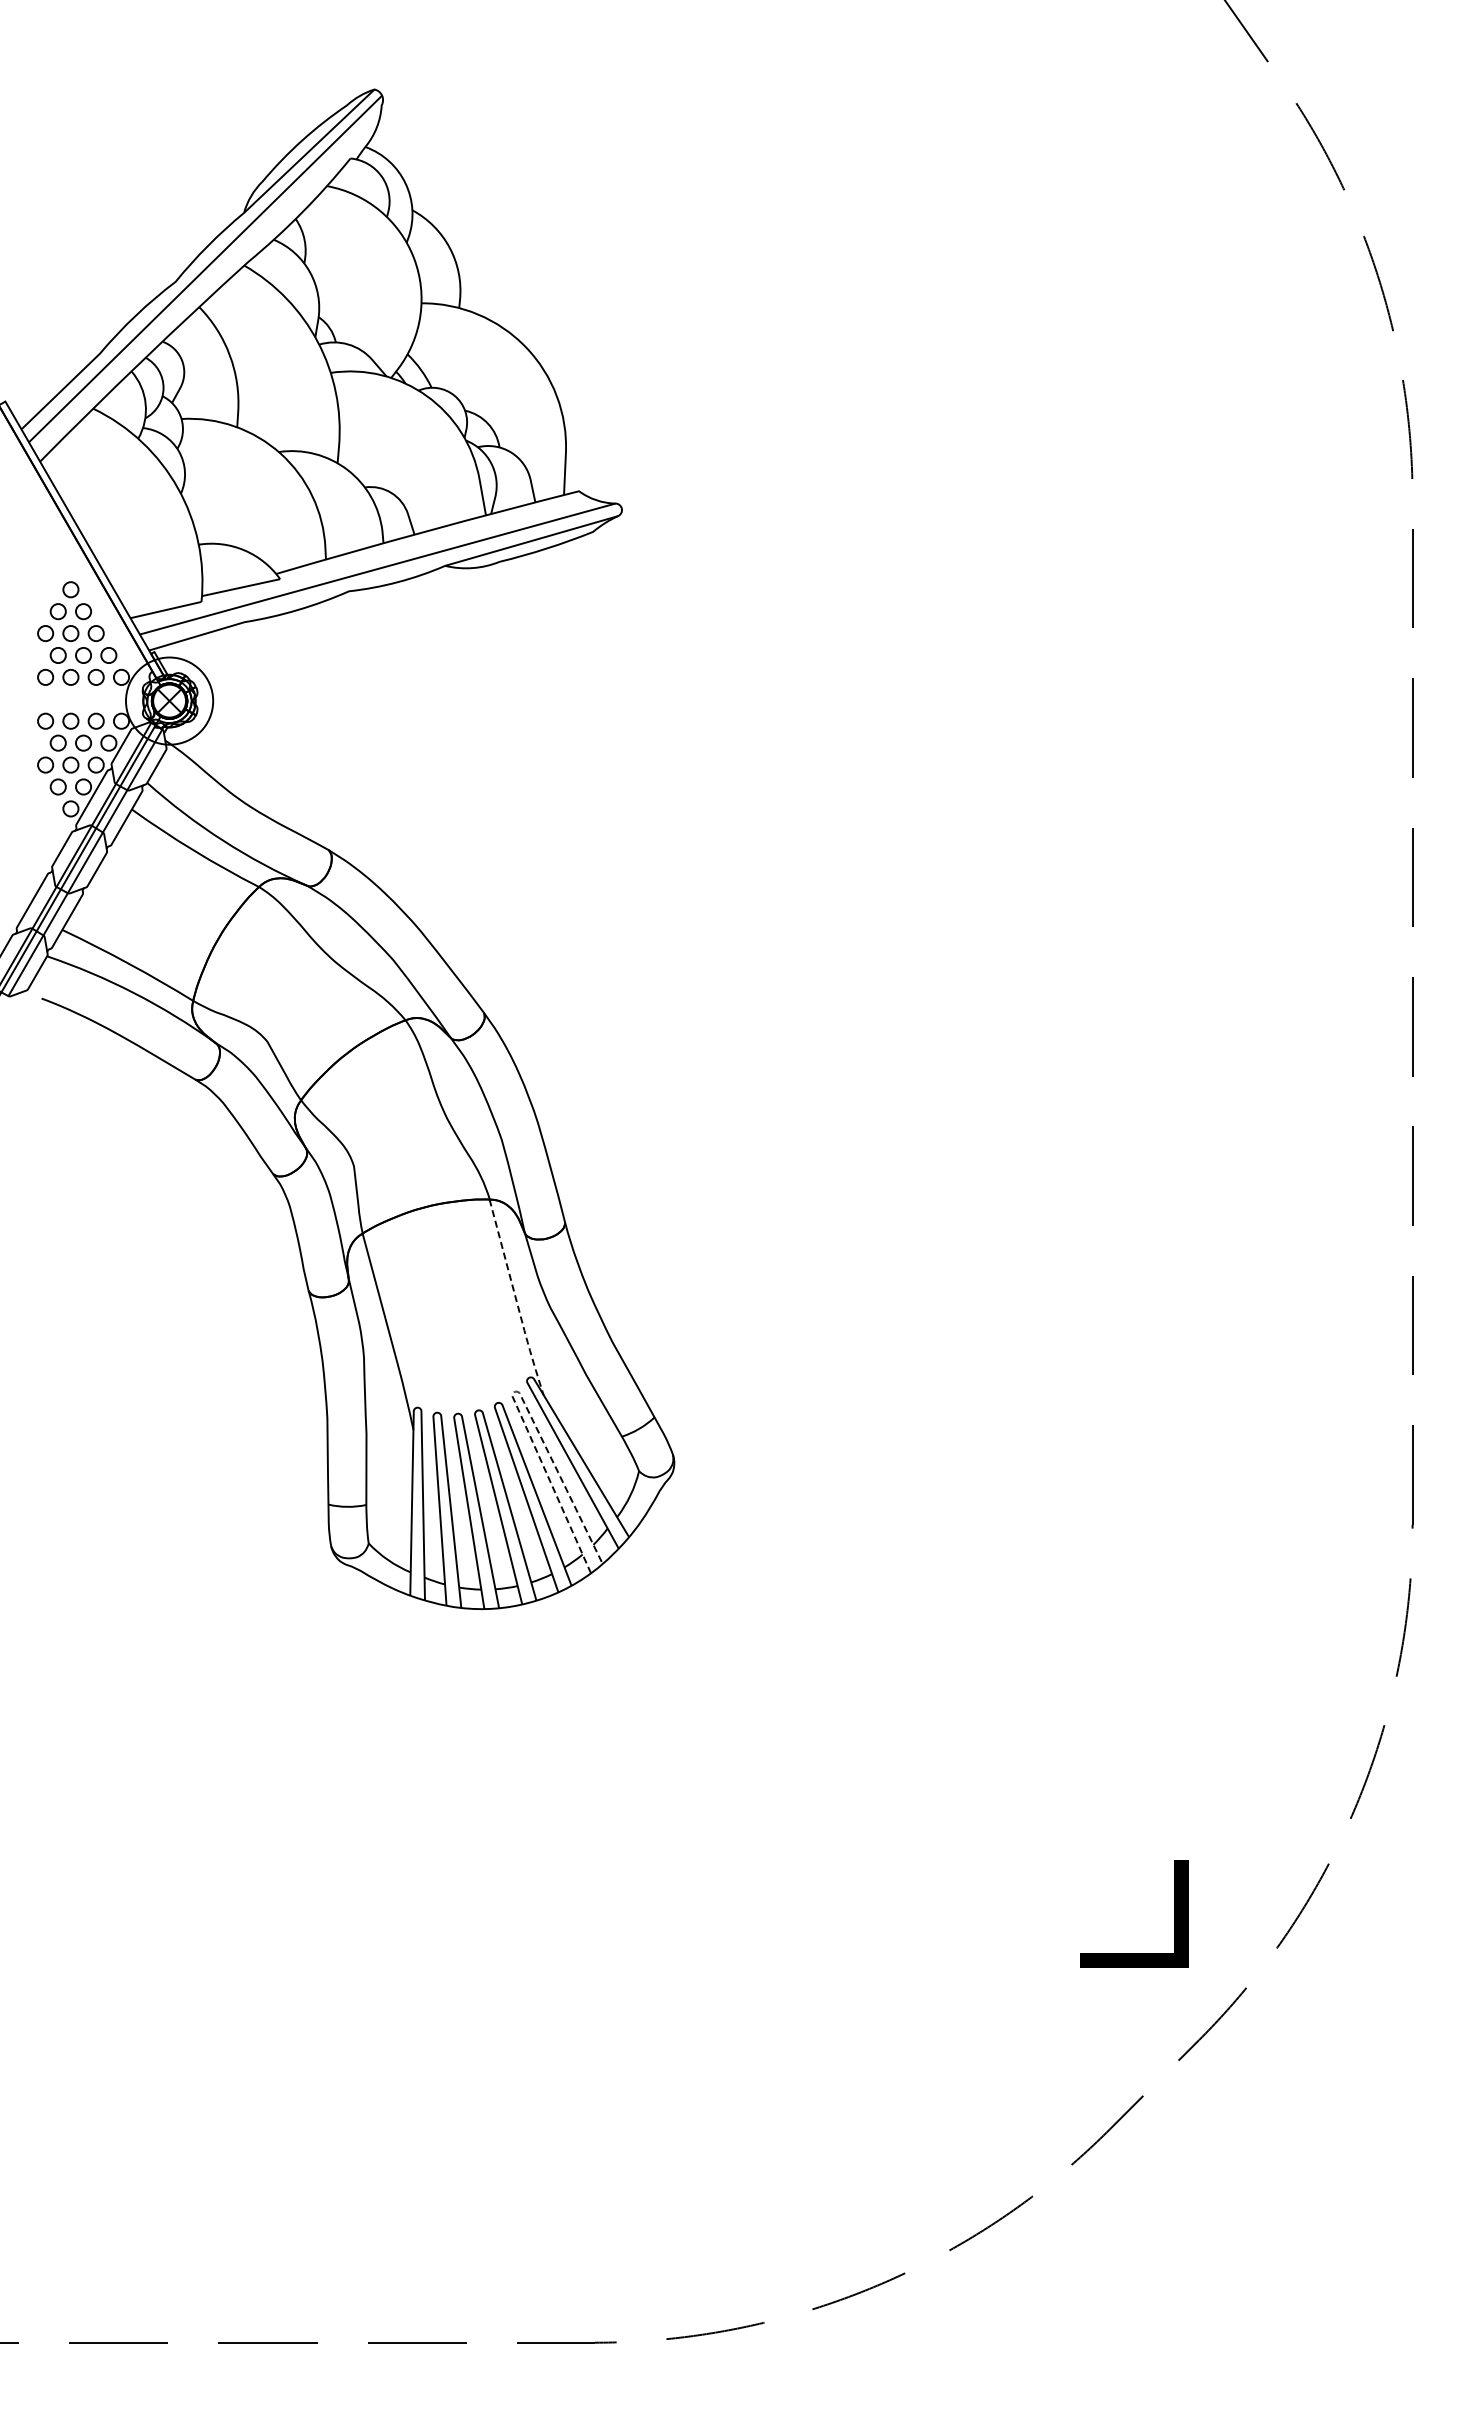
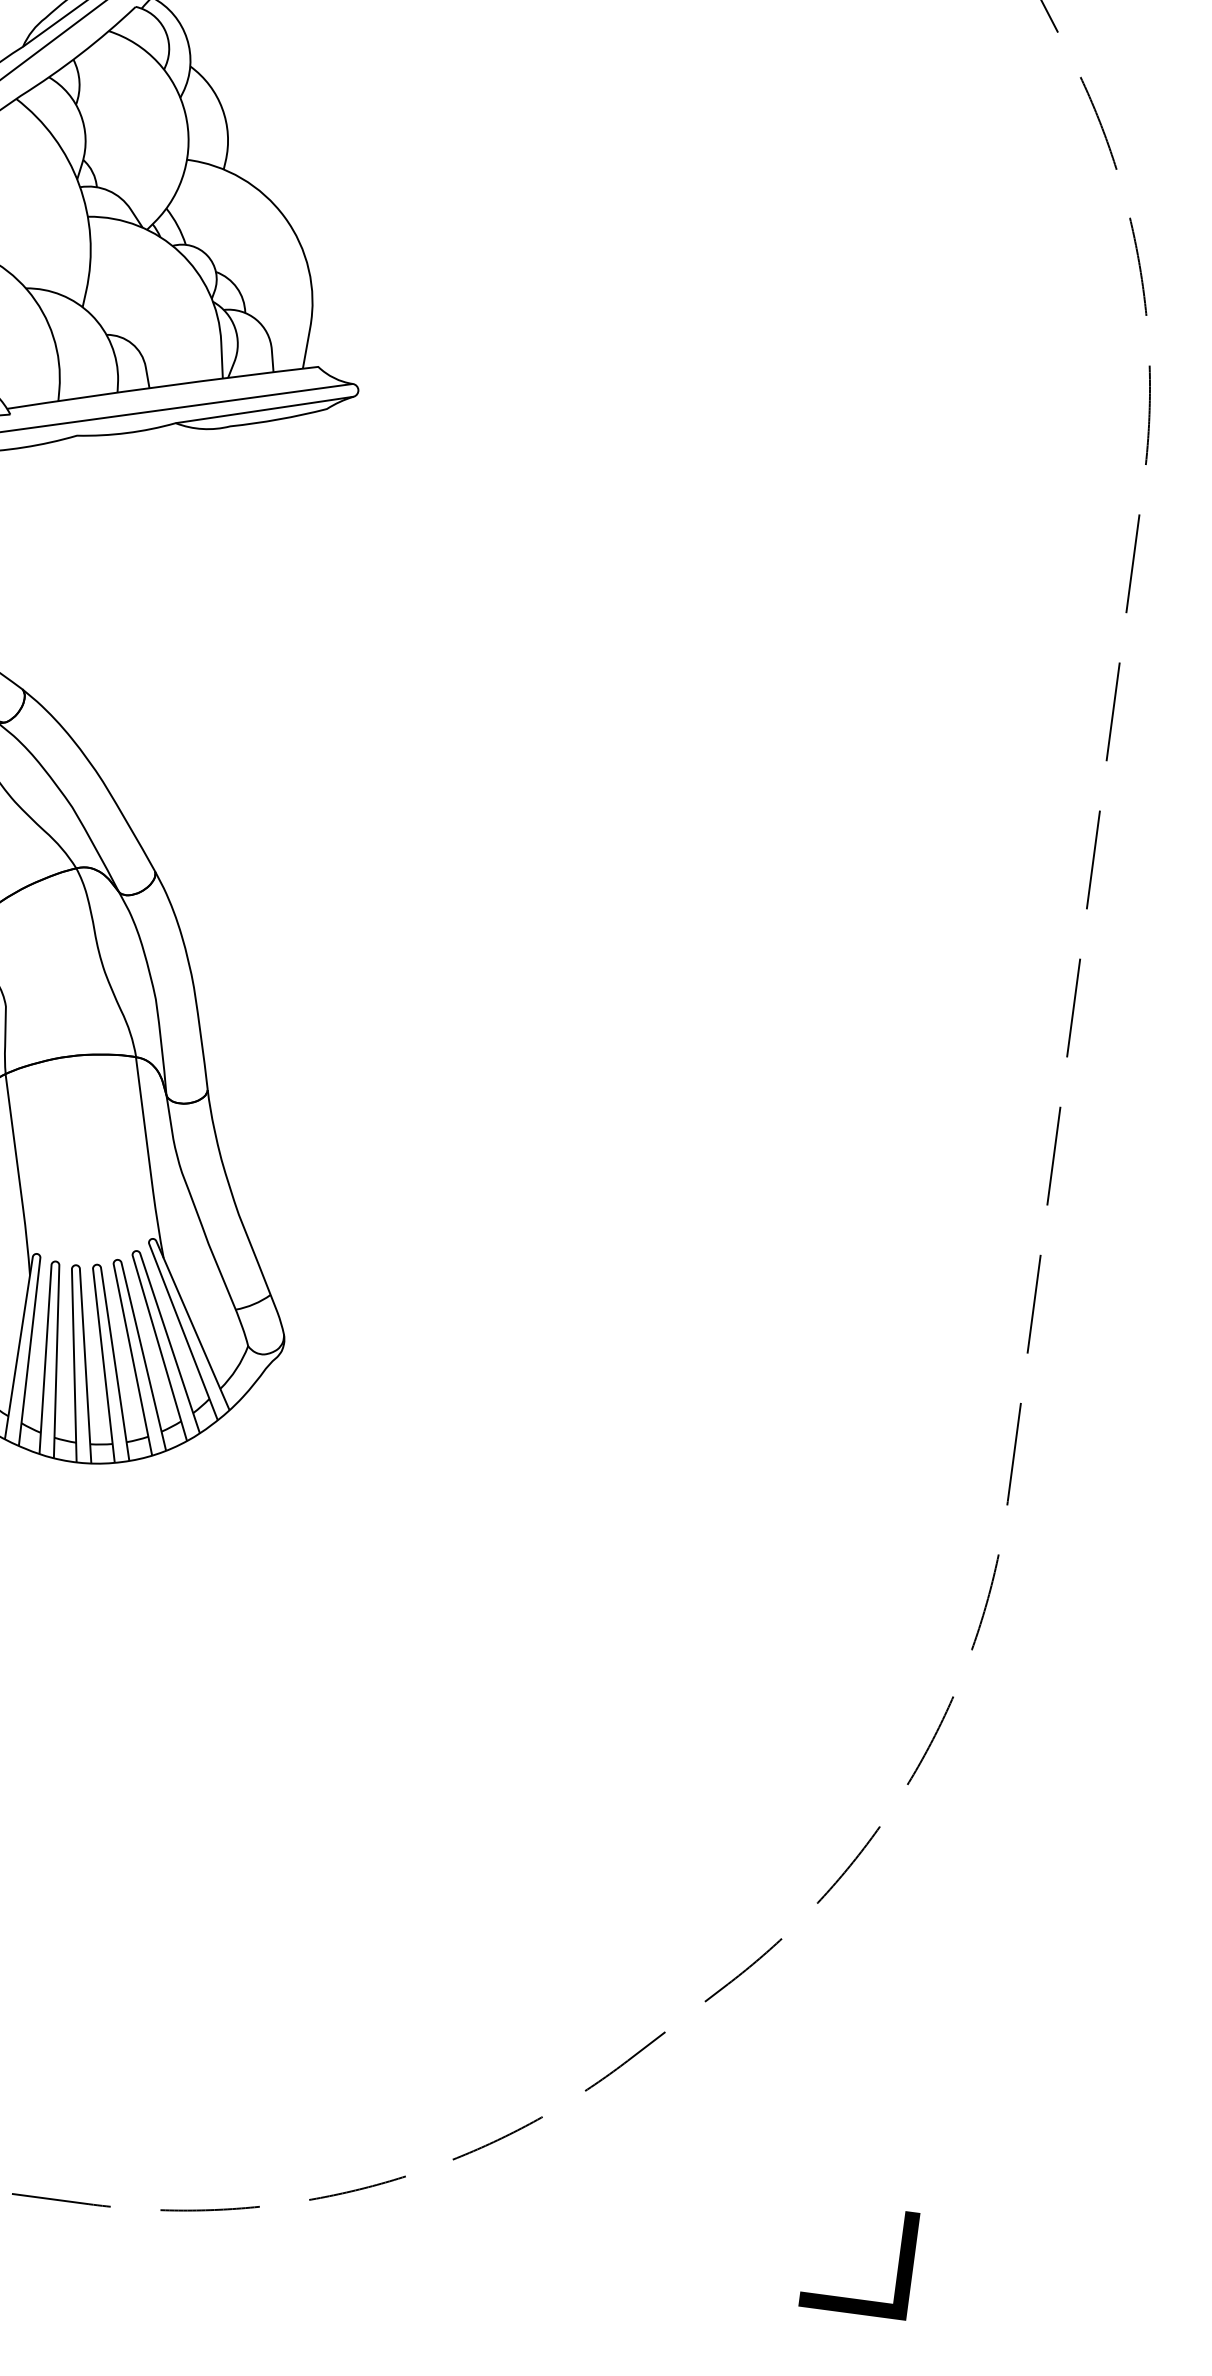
line: (516, 1299) -> (149, 1159), dashed -> solid
line: (514, 1392) -> (135, 1251), dashed -> solid
line: (1174, 1913) -> (898, 2264), moved

